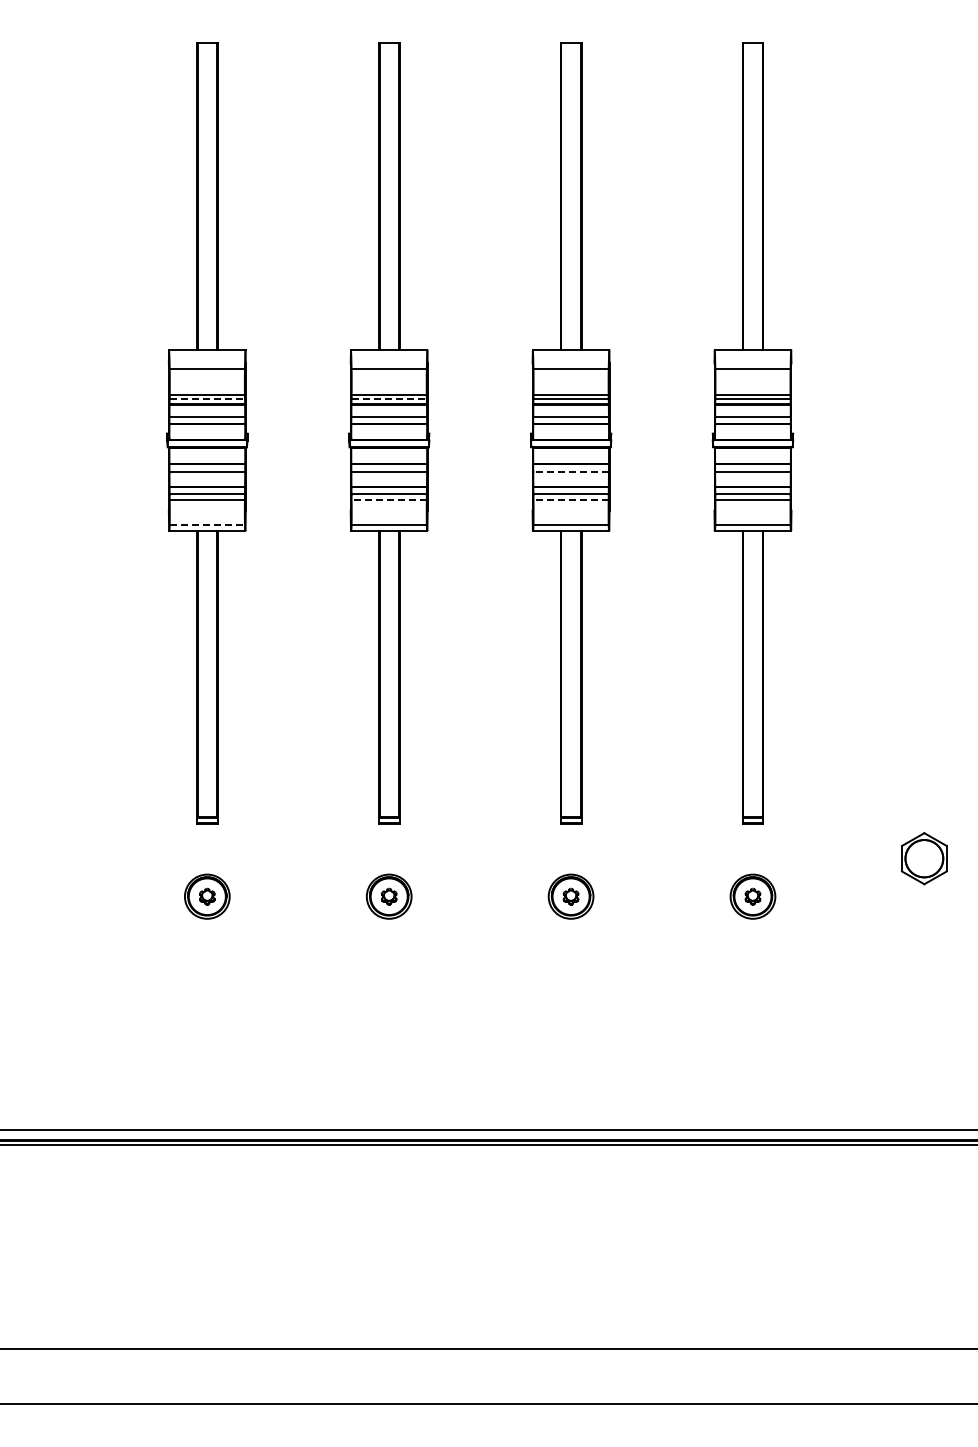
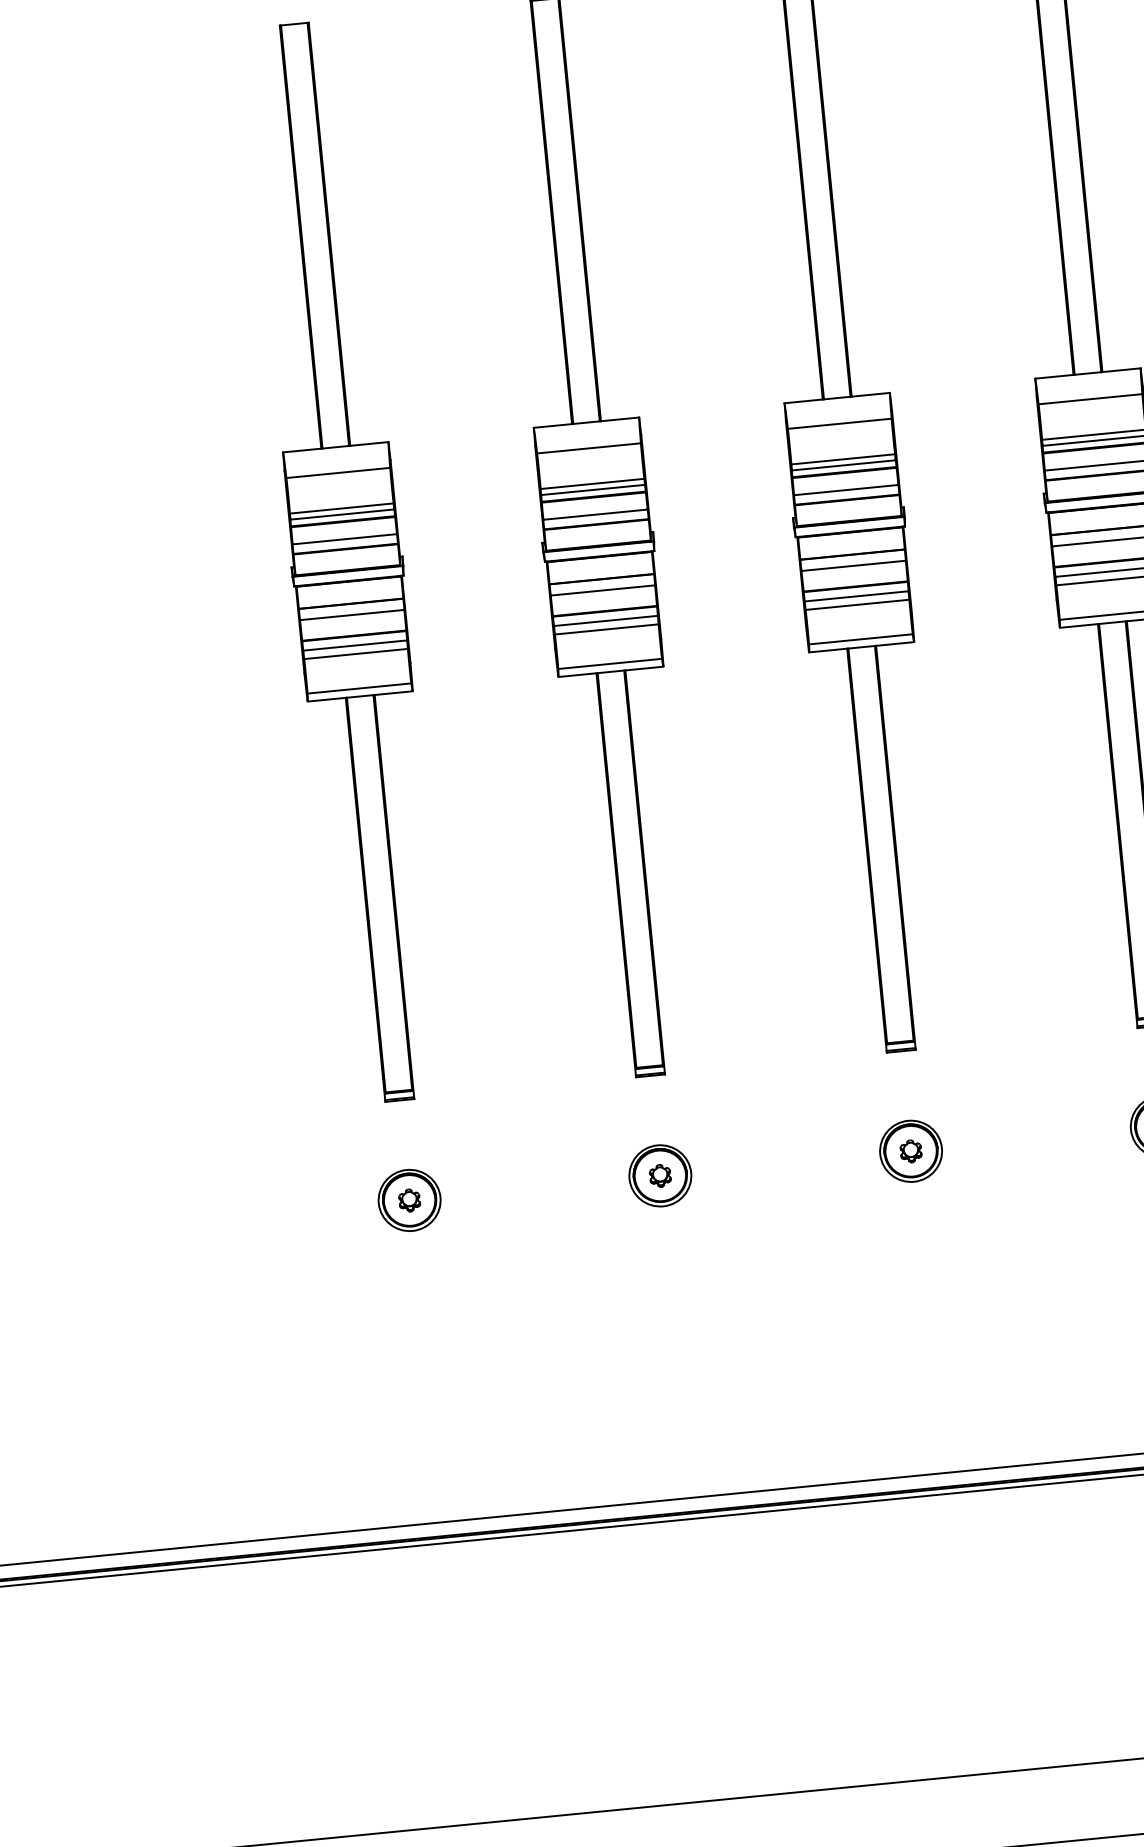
line: (207, 399) -> (342, 515), dashed -> solid
line: (389, 399) -> (593, 490), dashed -> solid
line: (571, 472) -> (854, 566), dashed -> solid
line: (389, 500) -> (607, 629), dashed -> solid
line: (571, 500) -> (858, 605), dashed -> solid
line: (207, 525) -> (359, 688), dashed -> solid

